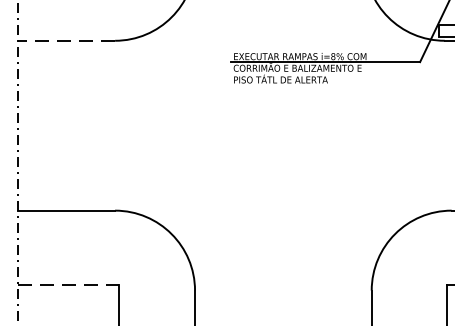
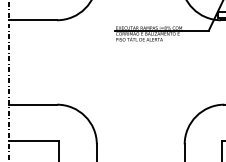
line: (65, 41) -> (32, 20), dashed -> solid
line: (69, 284) -> (34, 141), dashed -> solid

